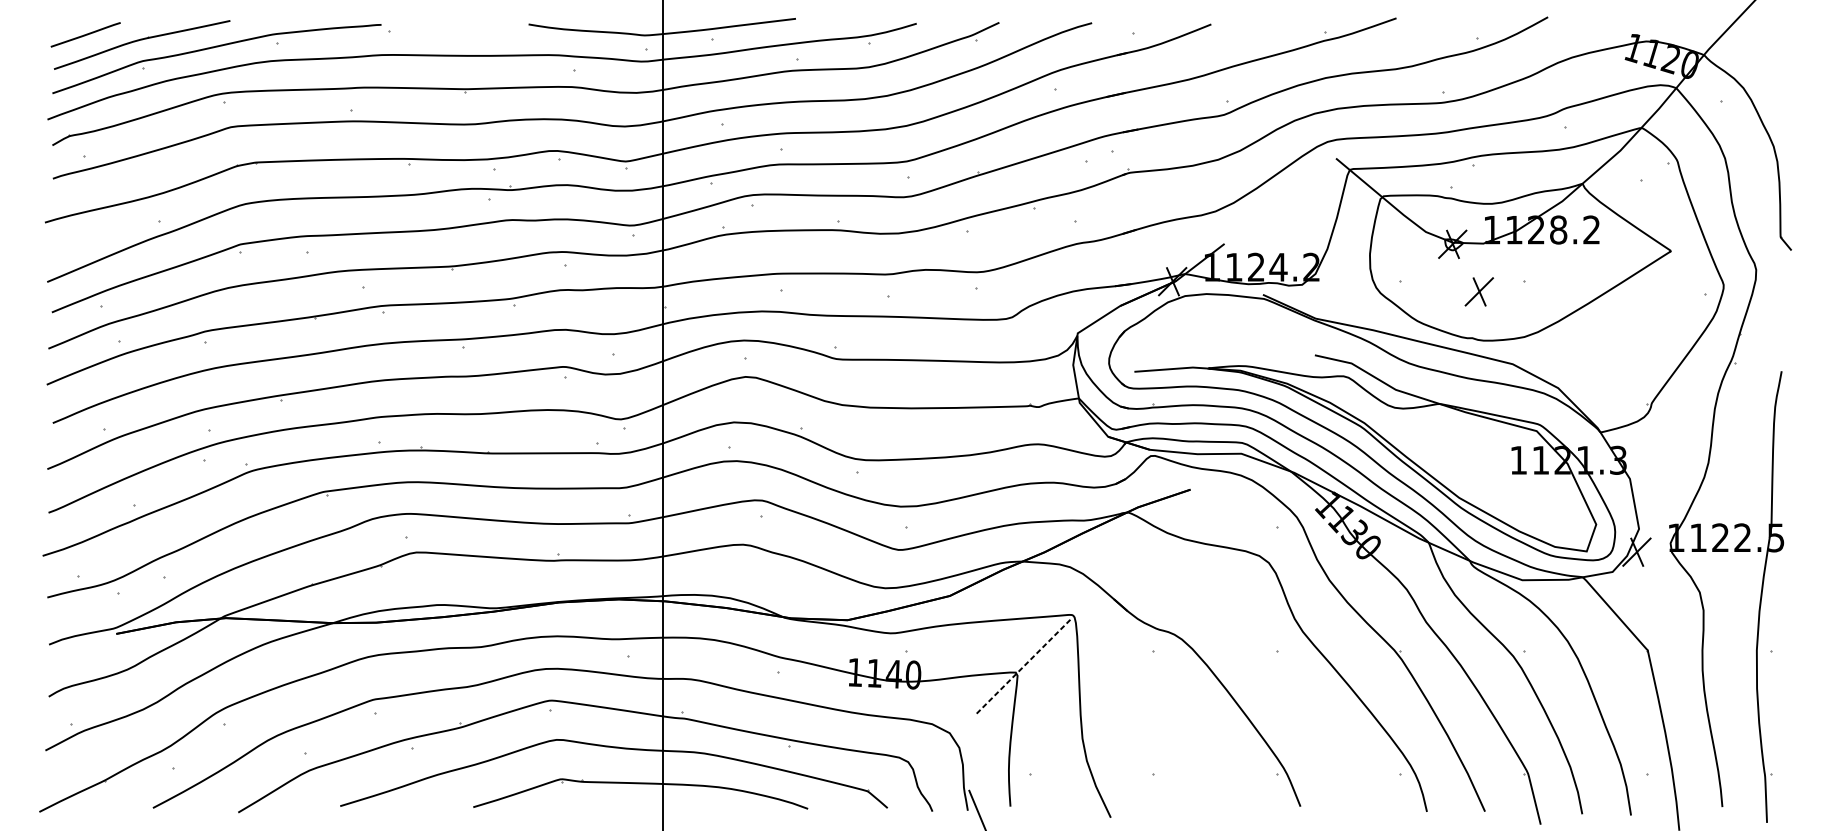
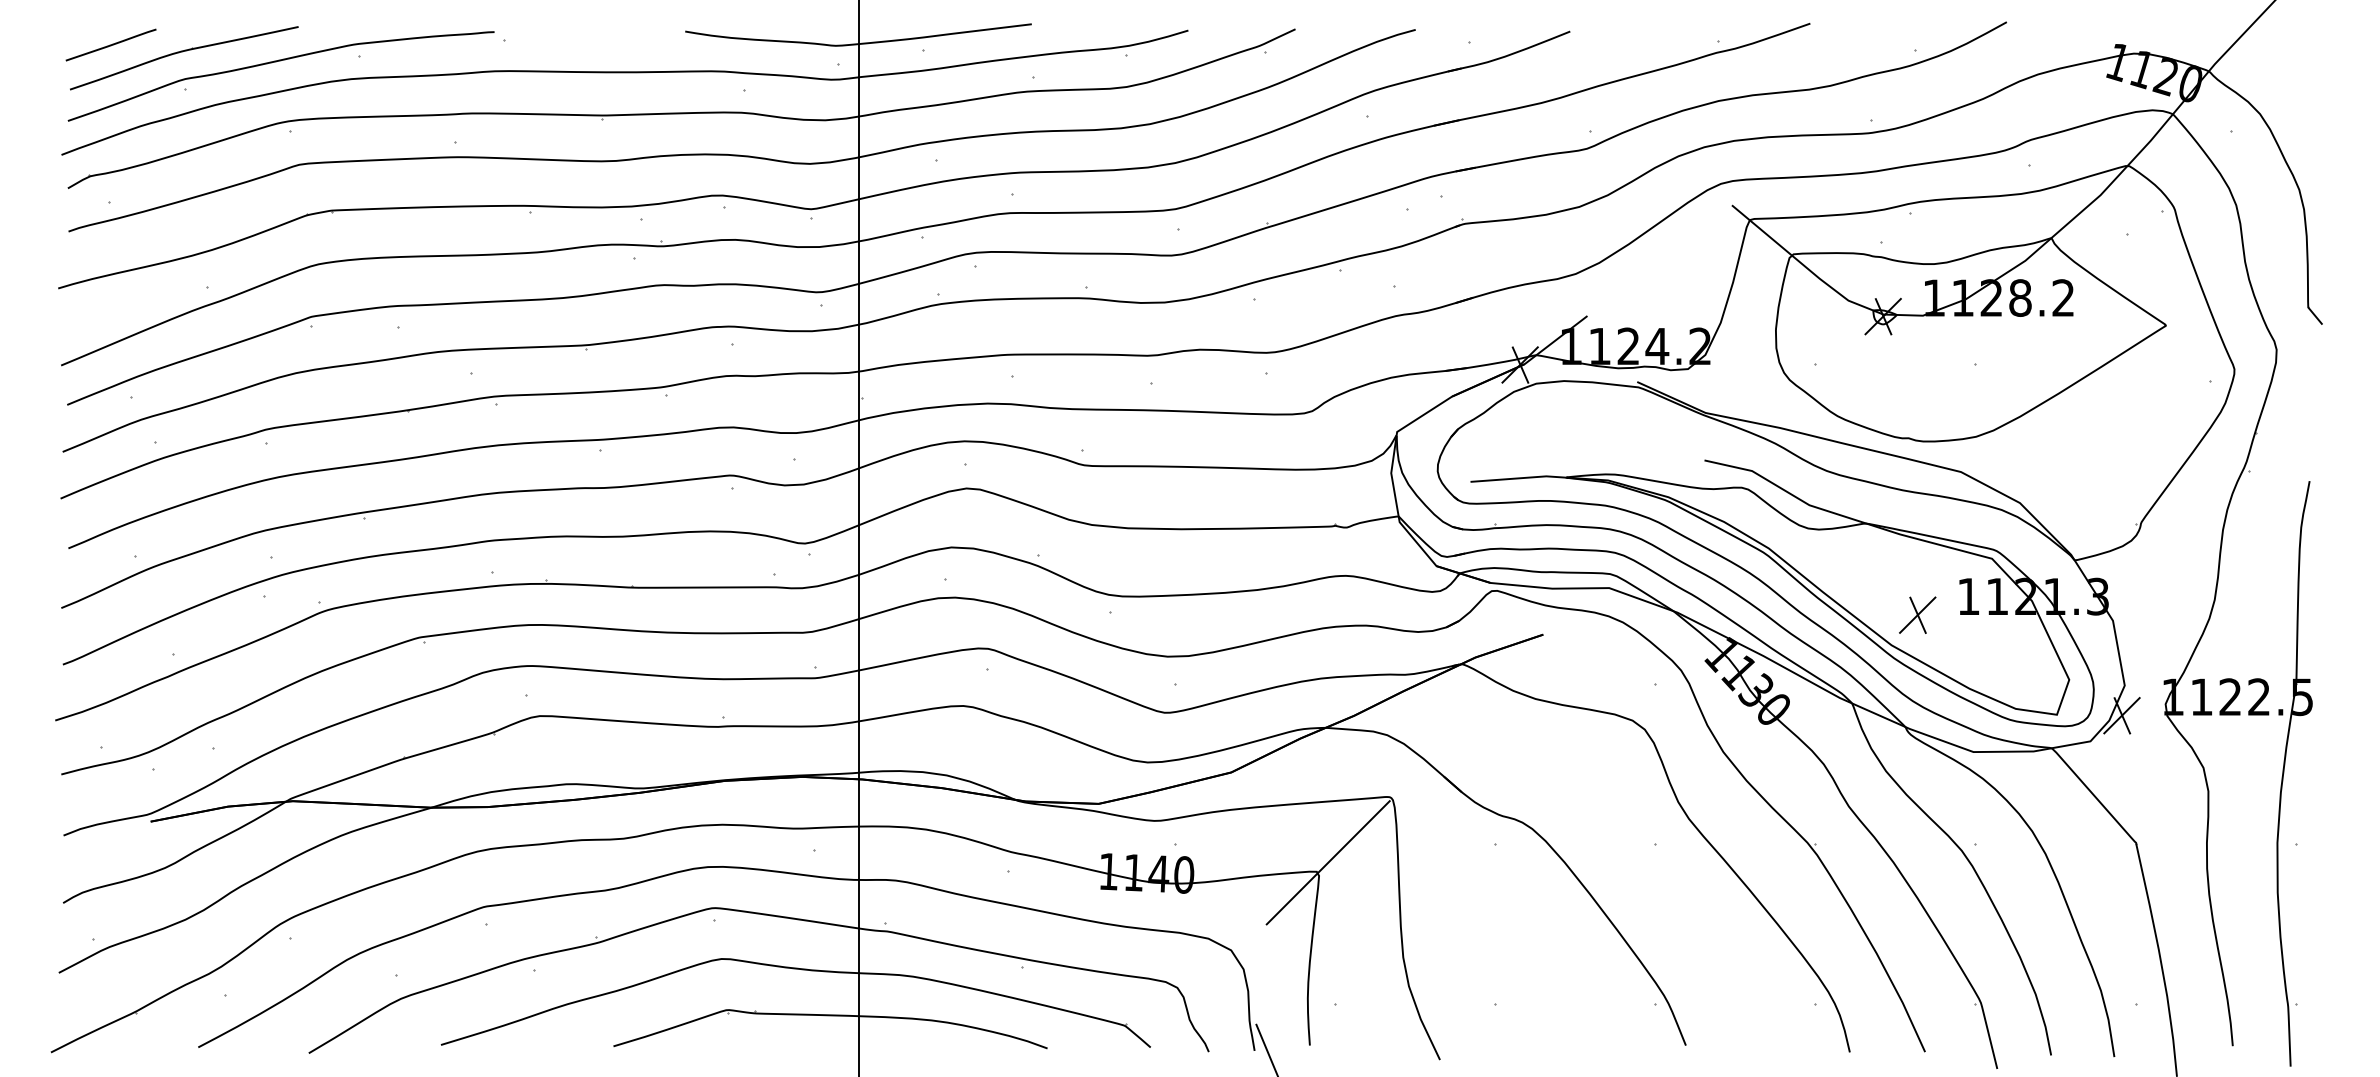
part: (1479, 291) -> (1917, 614), moved
line: (1024, 665) -> (1328, 862), dashed -> solid

